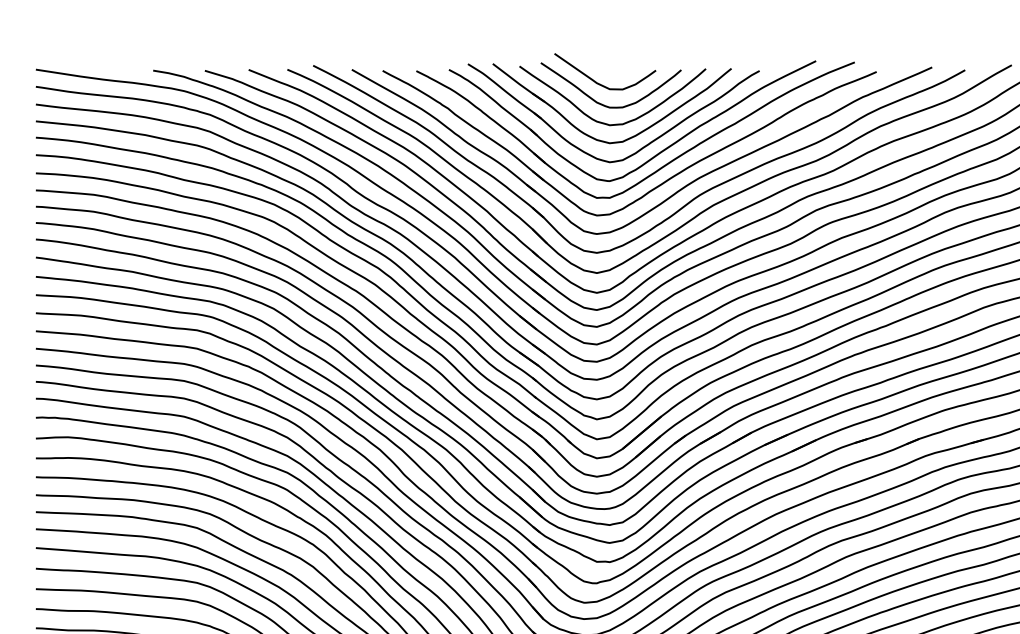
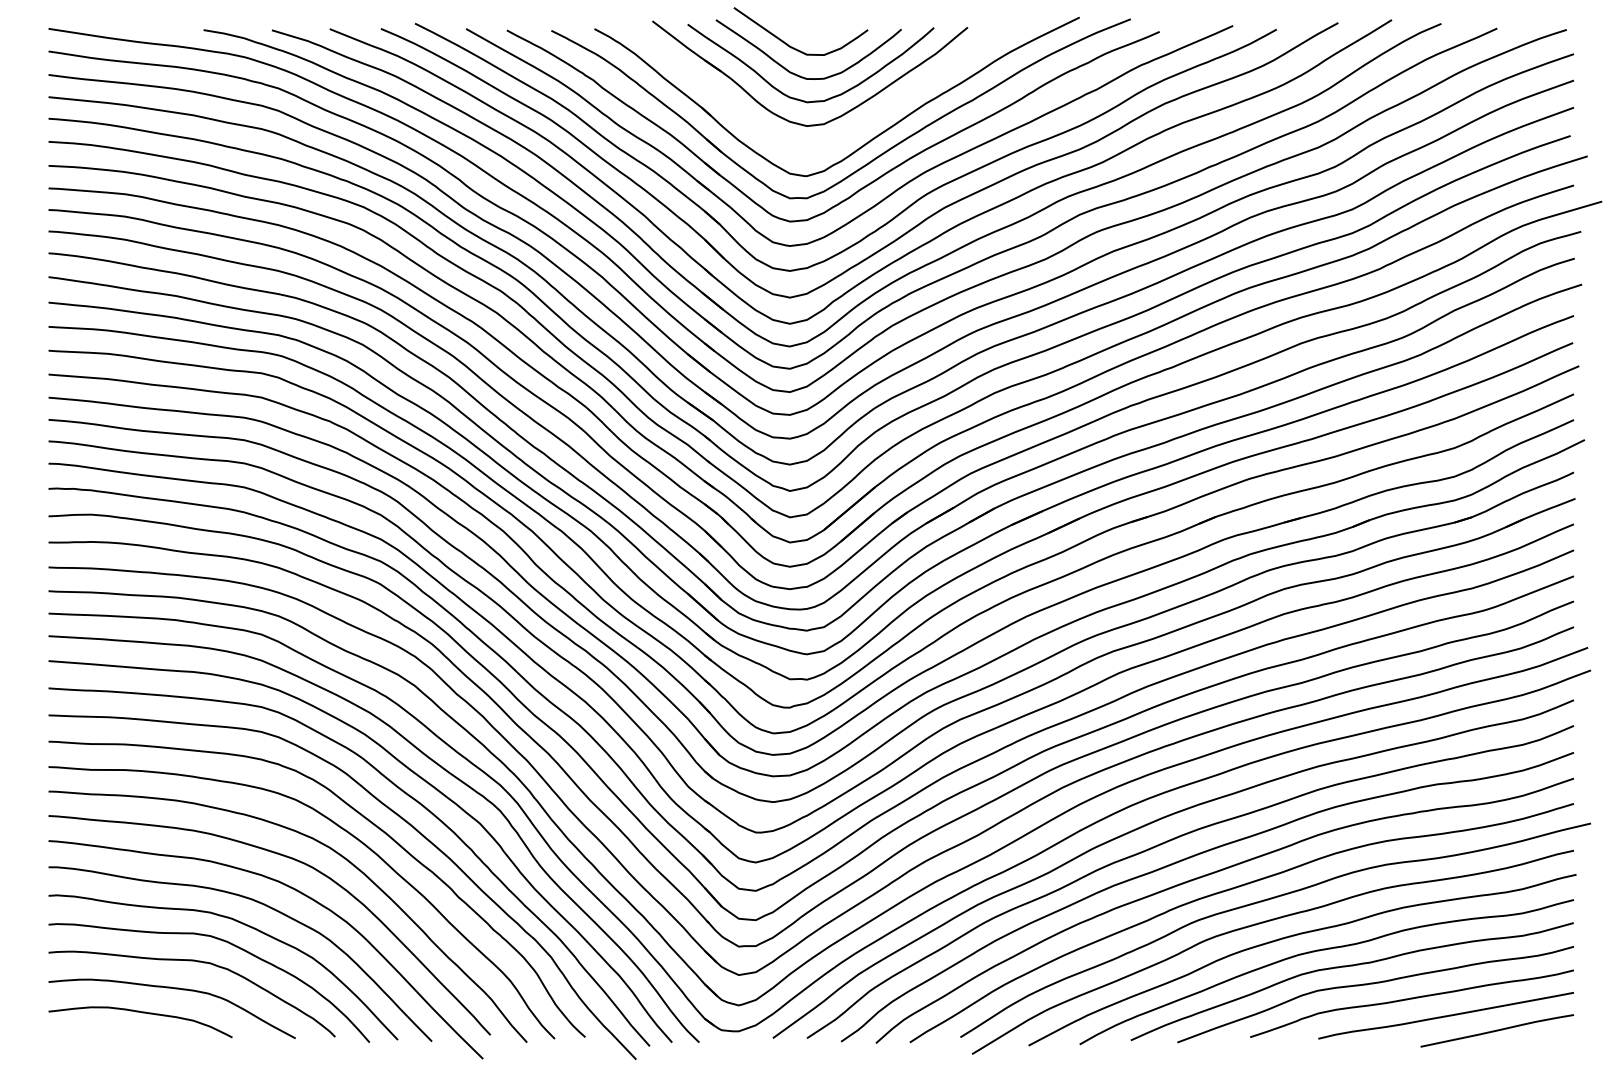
part: (641, 148) -> (848, 132), removed

